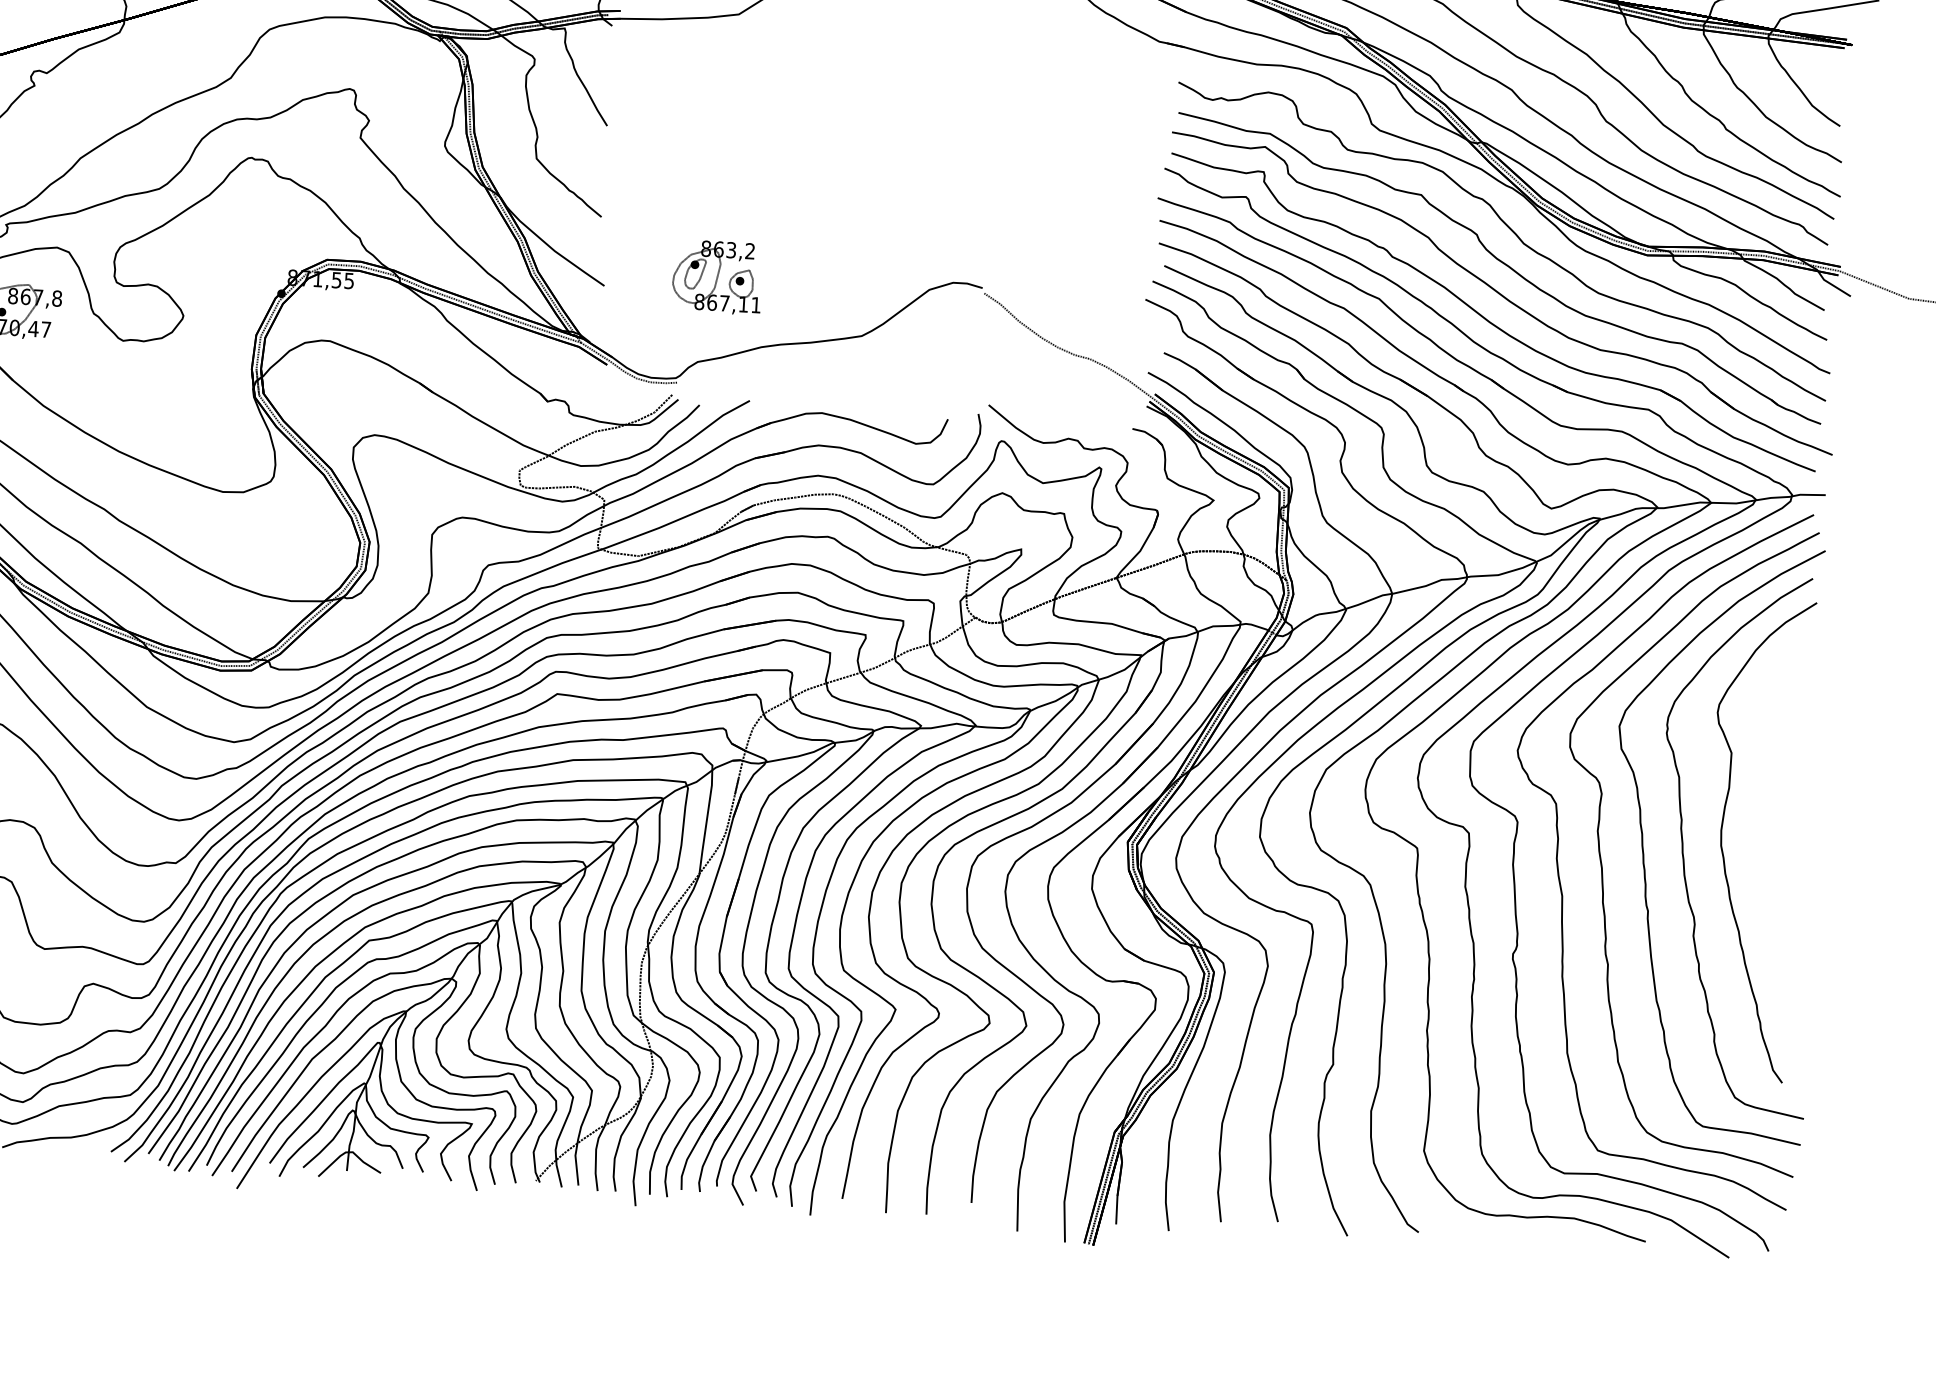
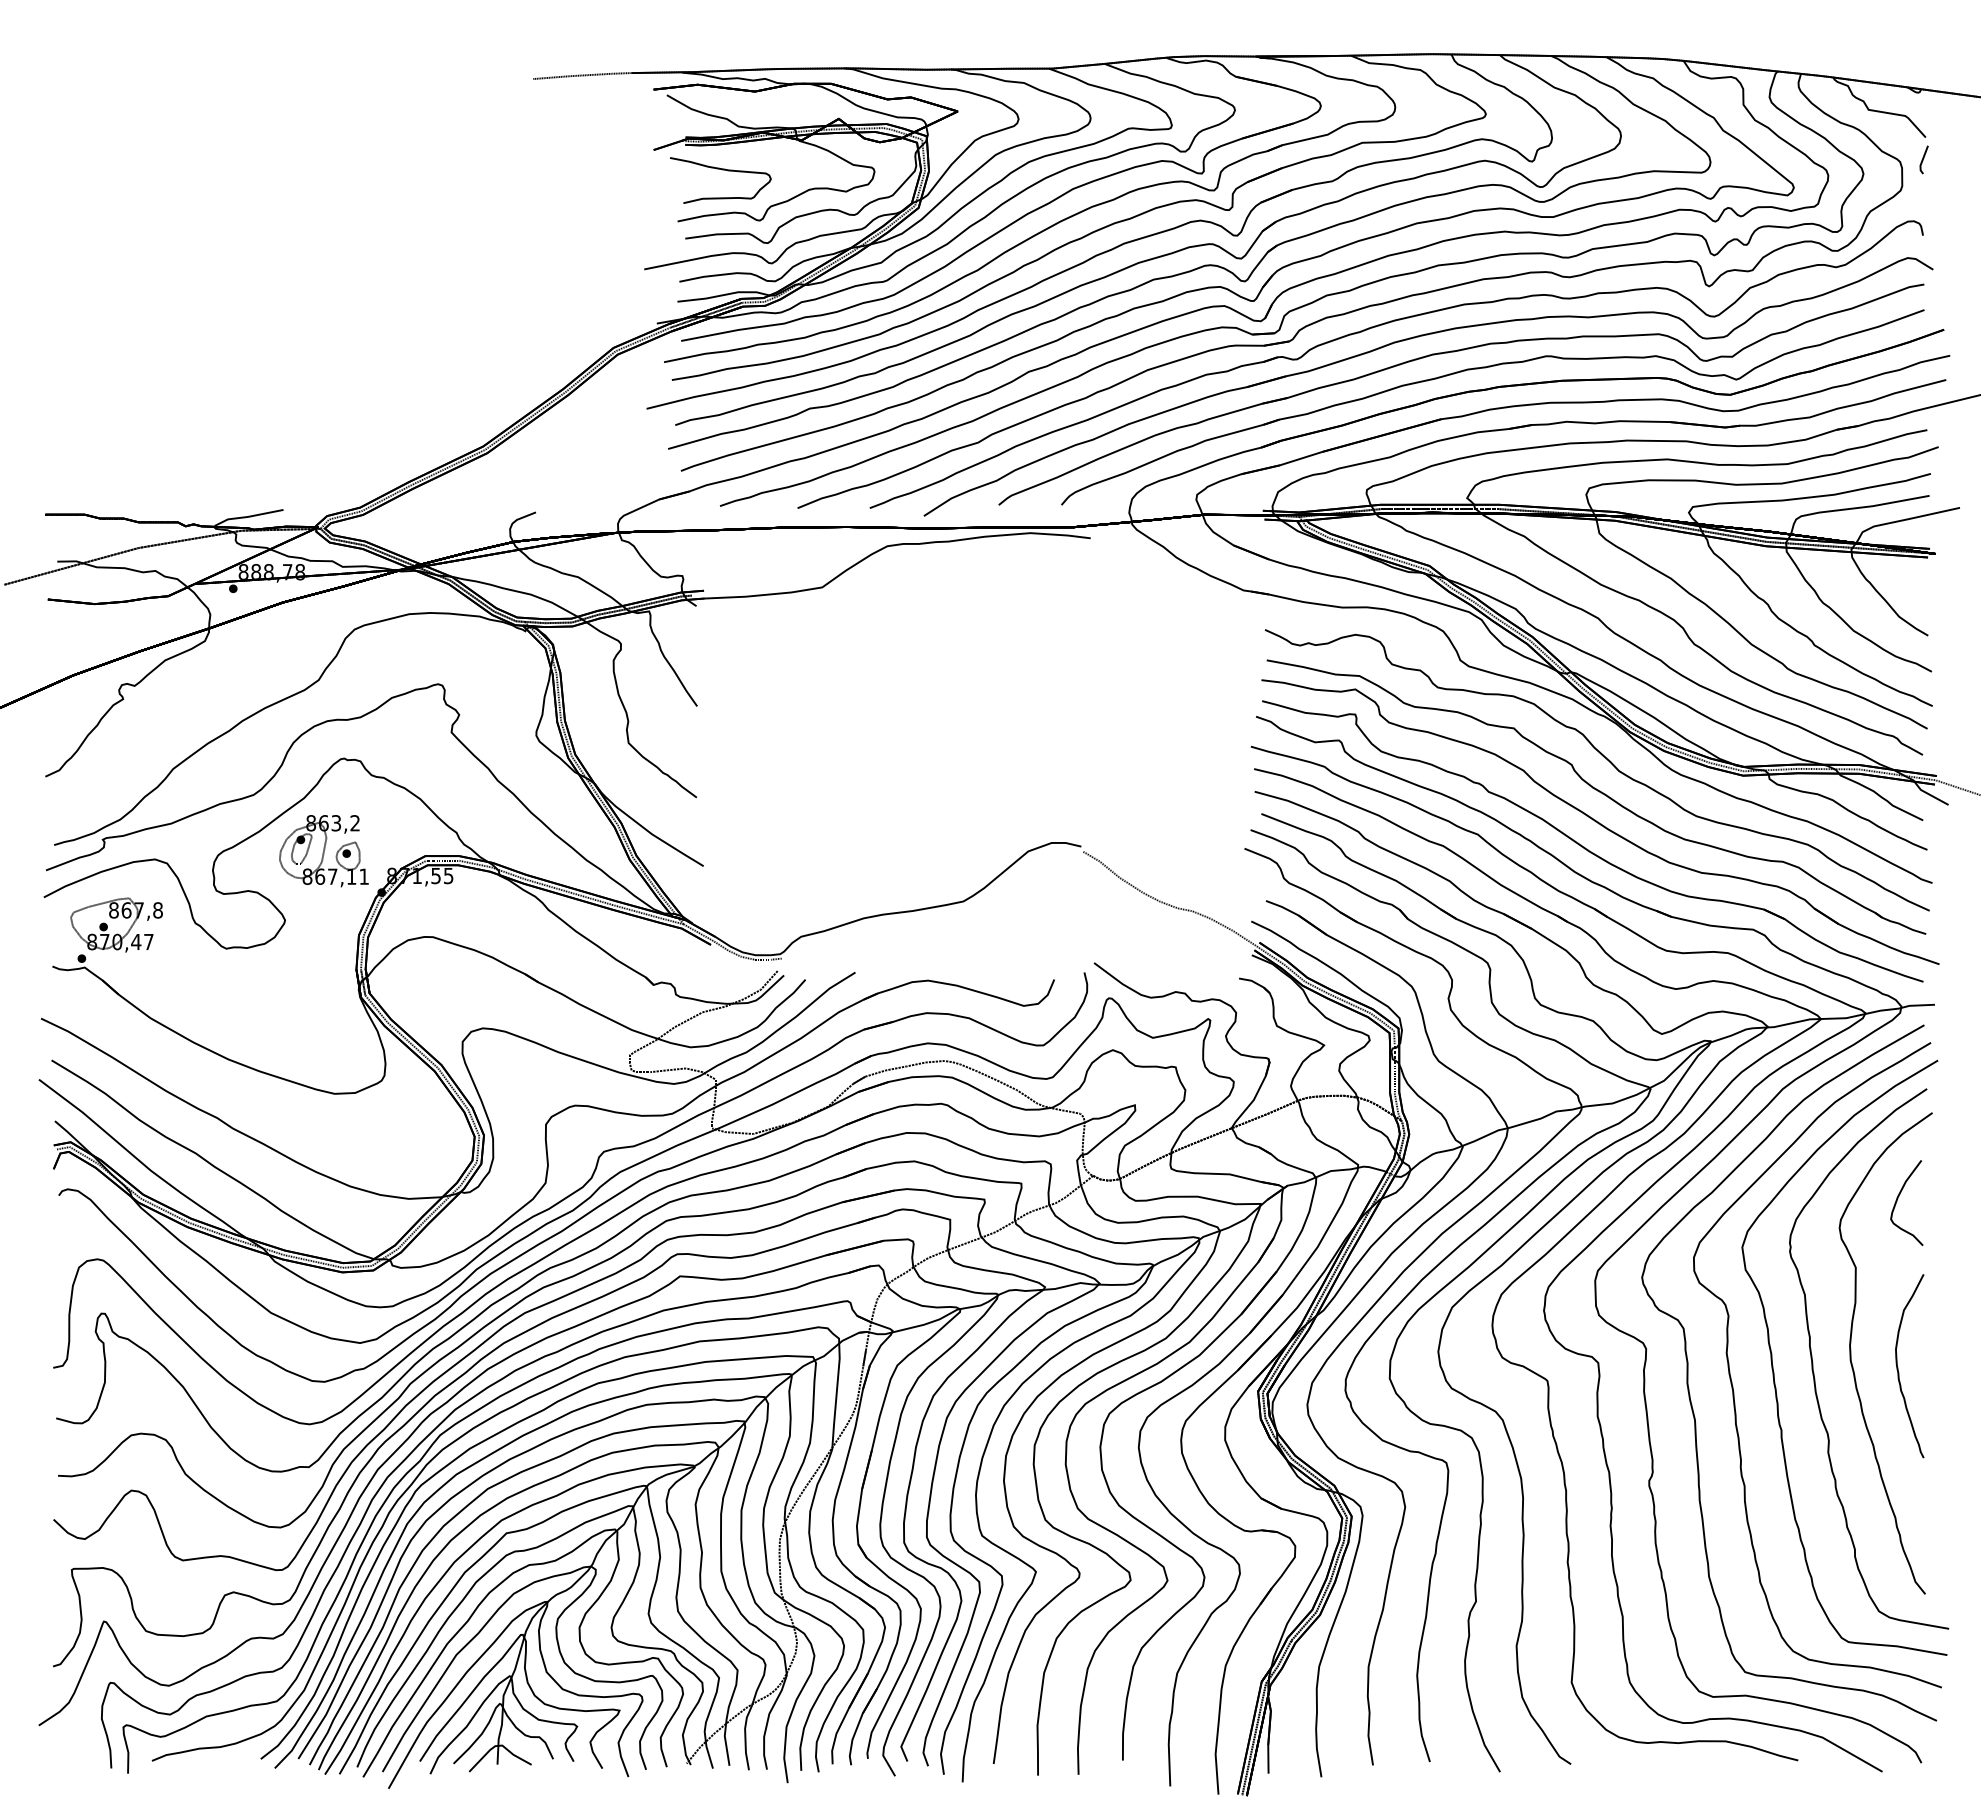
part: (716, 277) -> (323, 851), moved
curve: (1778, 686) -> (1898, 1198), added
curve: (1768, 855) -> (1898, 1367), added

